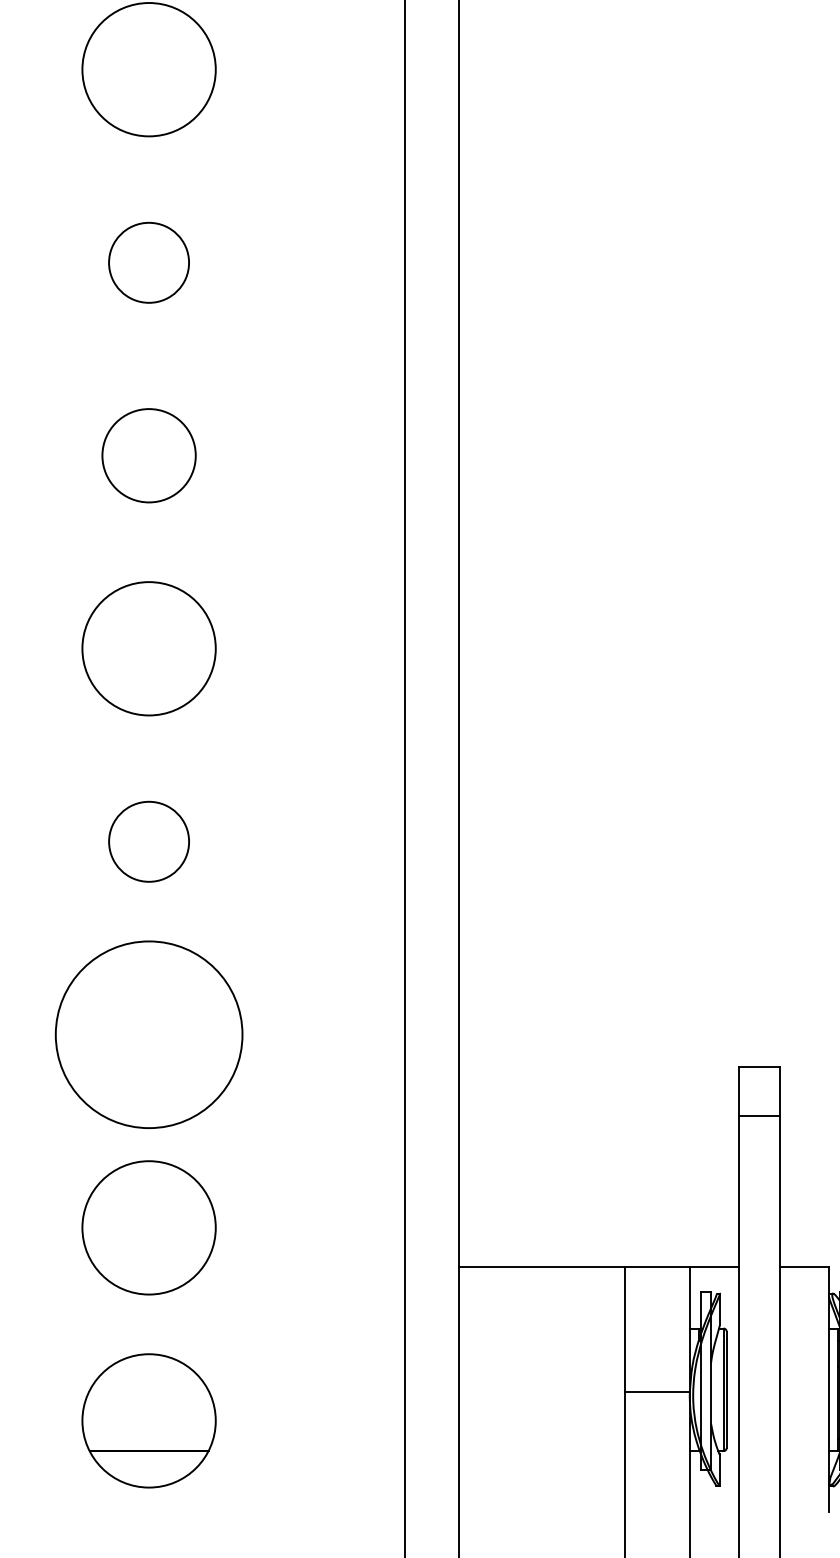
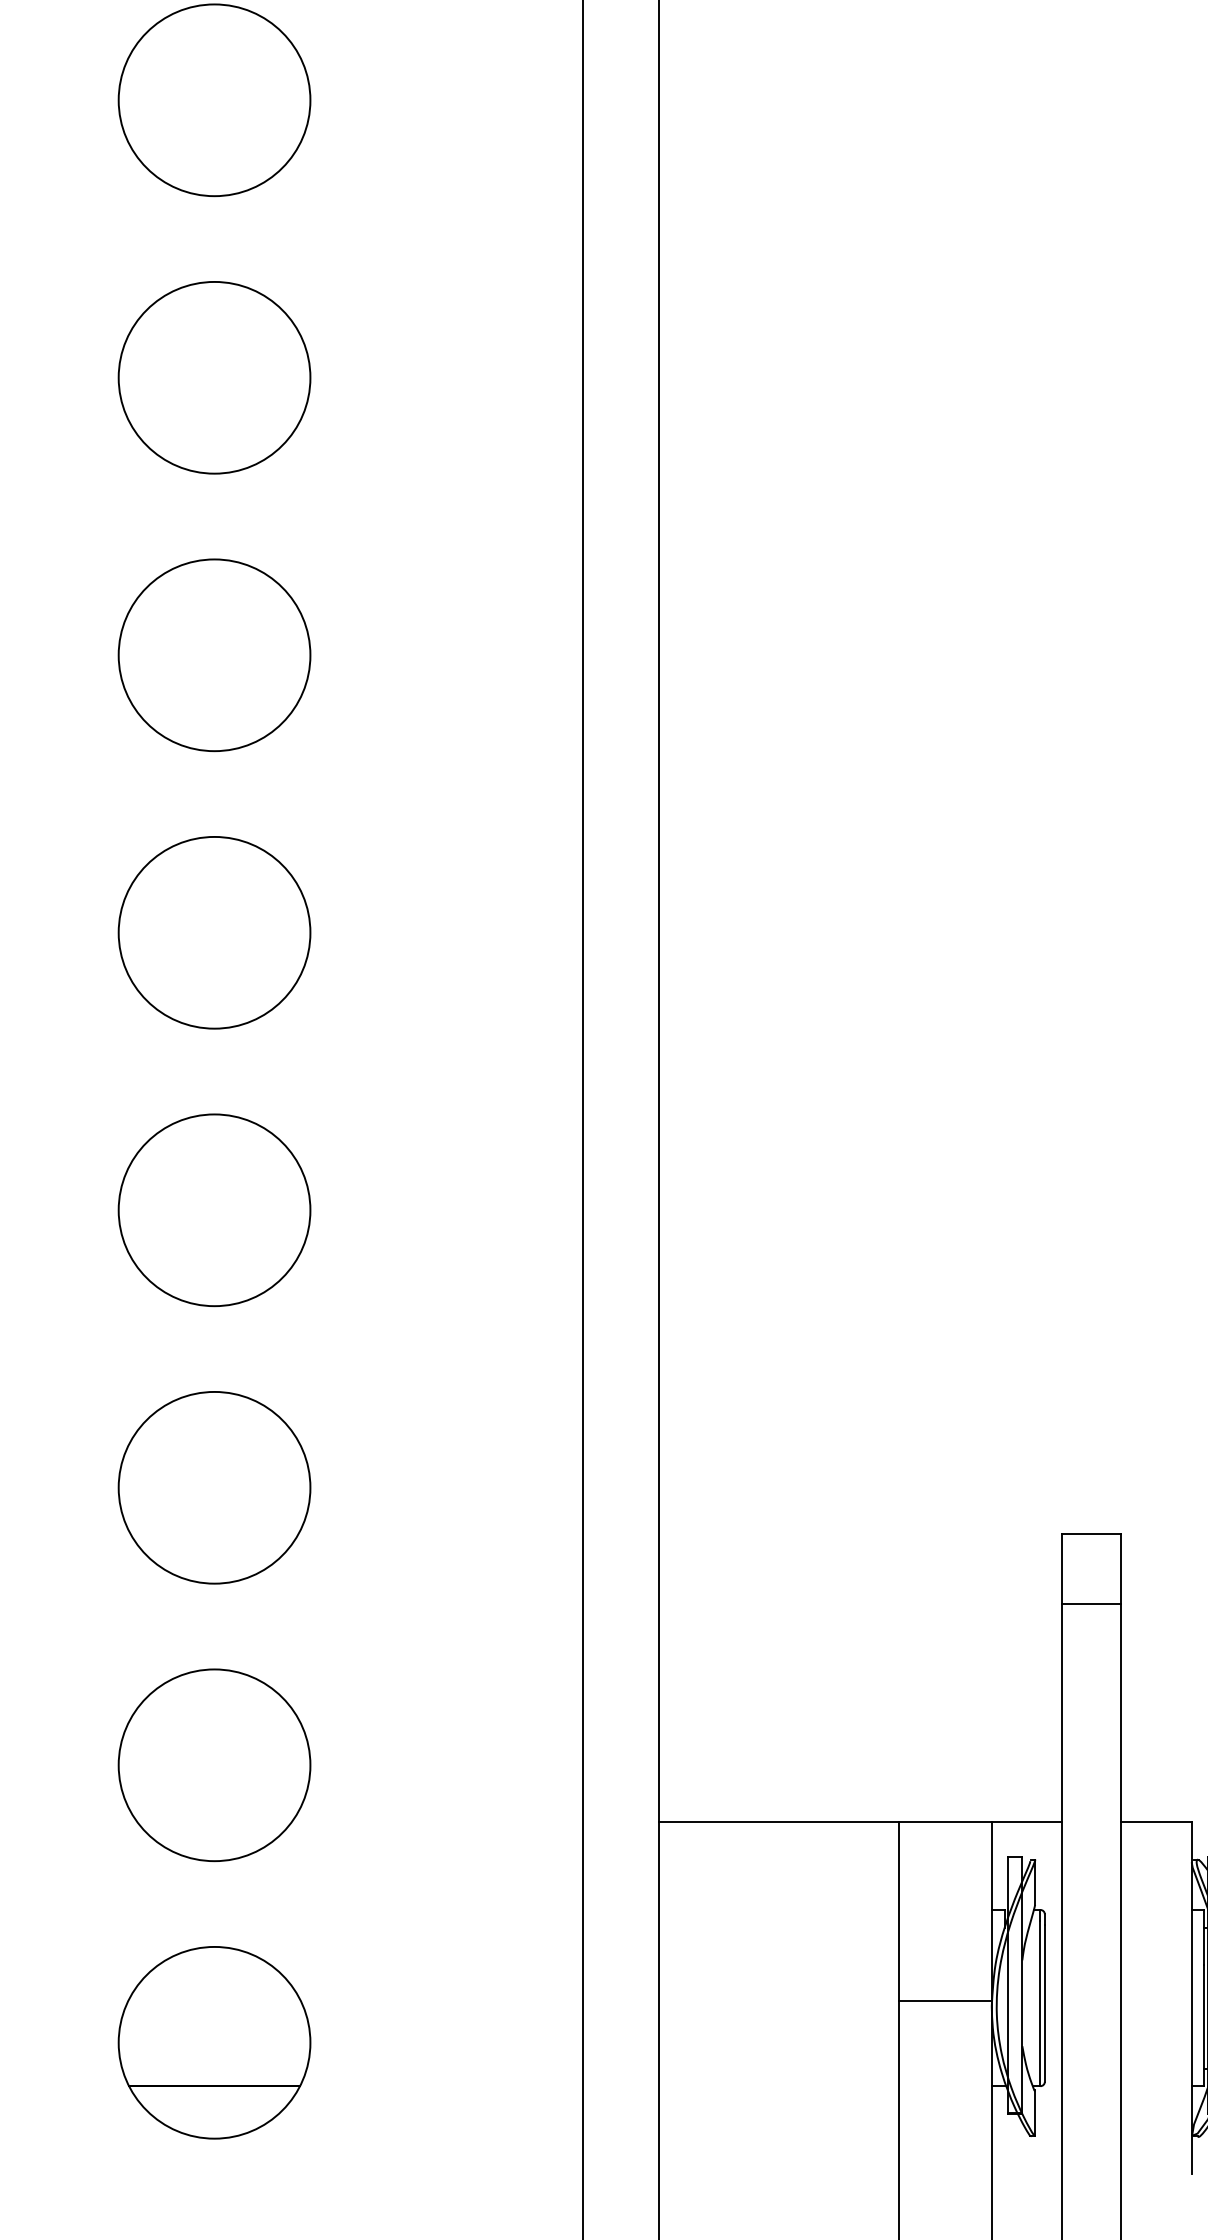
circle: (148, 262) -> (213, 377), size x1.67
circle: (148, 455) -> (213, 654), size x1.43
circle: (148, 841) -> (213, 1209), size x1.67
circle: (148, 1034) -> (213, 1487), size x0.71

